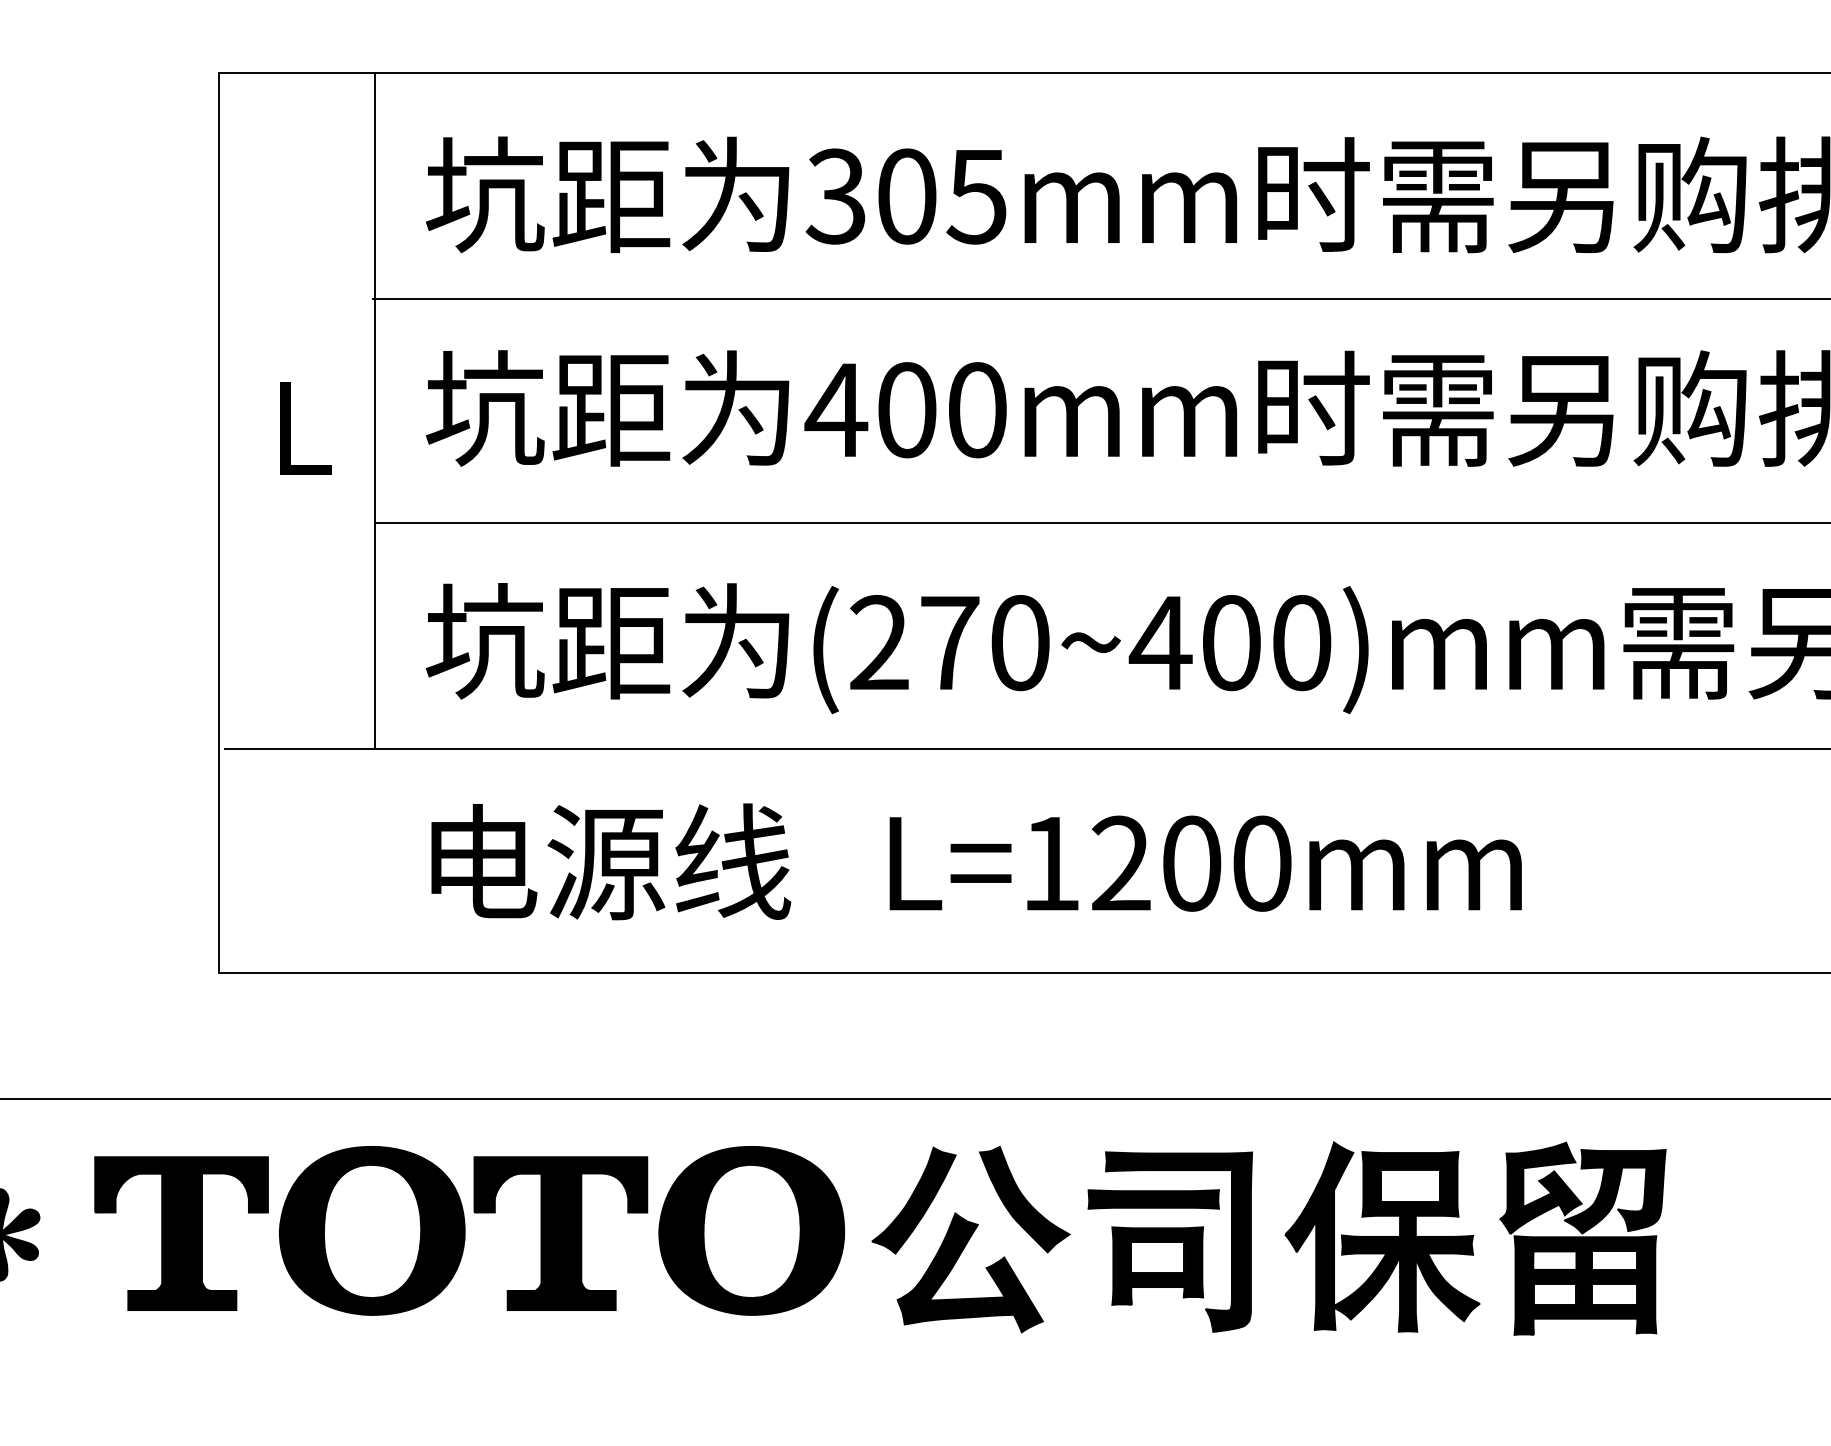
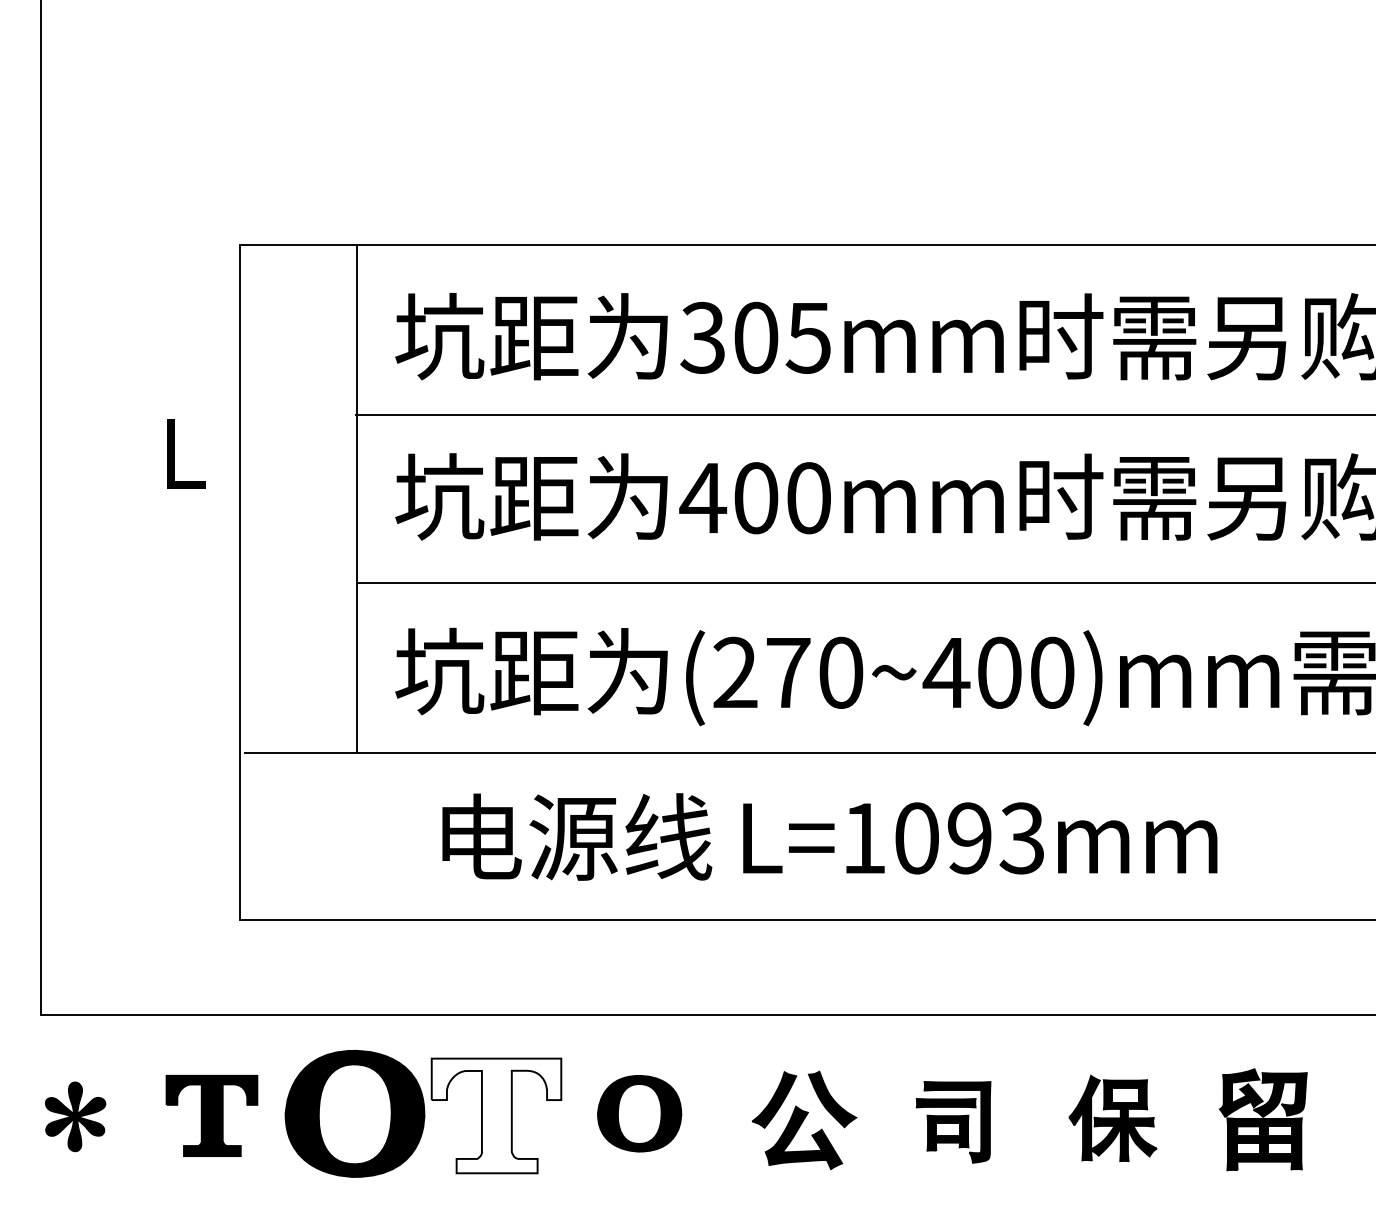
text: (306, 427) -> (186, 453), moved
text: (611, 861) -> (577, 836), moved
text: (1191, 863) -> (969, 838), L=1200mm -> L=1093mm
part: (751, 1230) -> (639, 1113), size x0.6
part: (180, 1233) -> (211, 1115), size x0.7
fill: (560, 1233) -> (496, 1115), removed
part: (1381, 1237) -> (1112, 1118), size x0.6
part: (1583, 1238) -> (1263, 1119), size x0.7
part: (971, 1239) -> (804, 1120), size x0.7
part: (1170, 1242) -> (953, 1122), size x0.6

